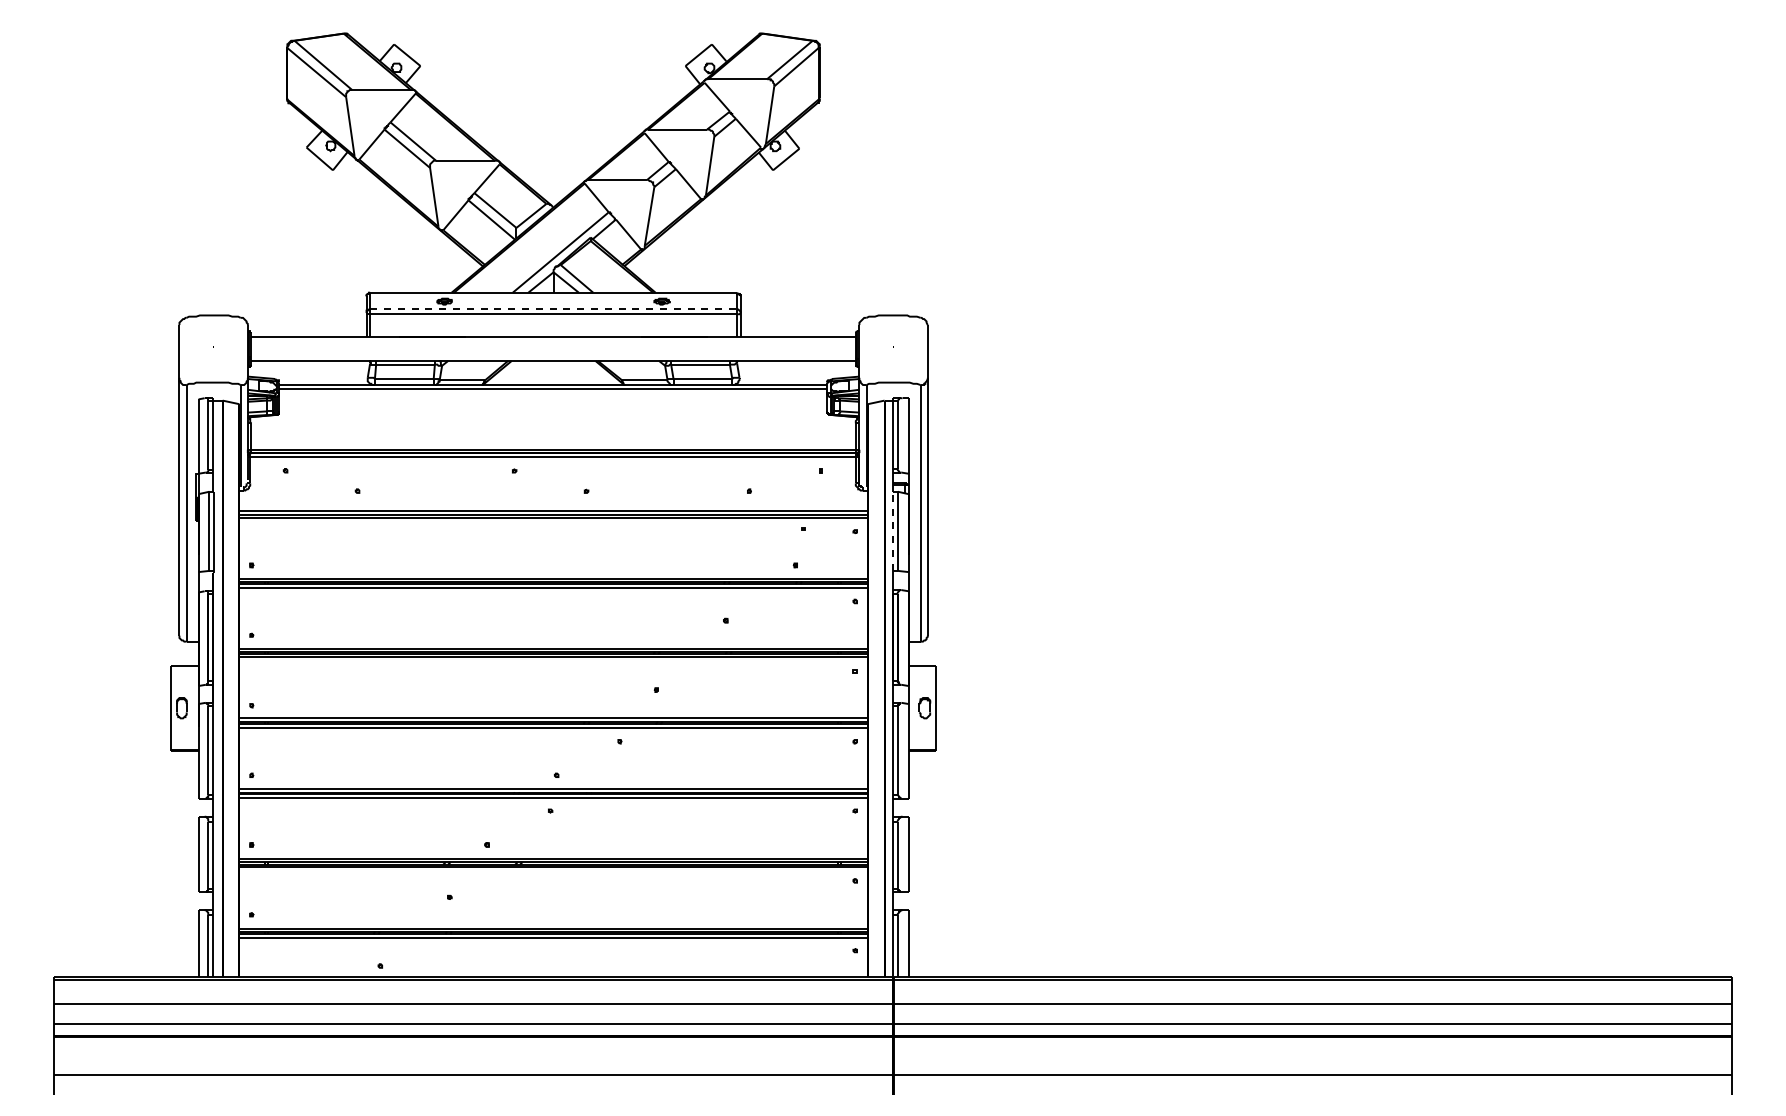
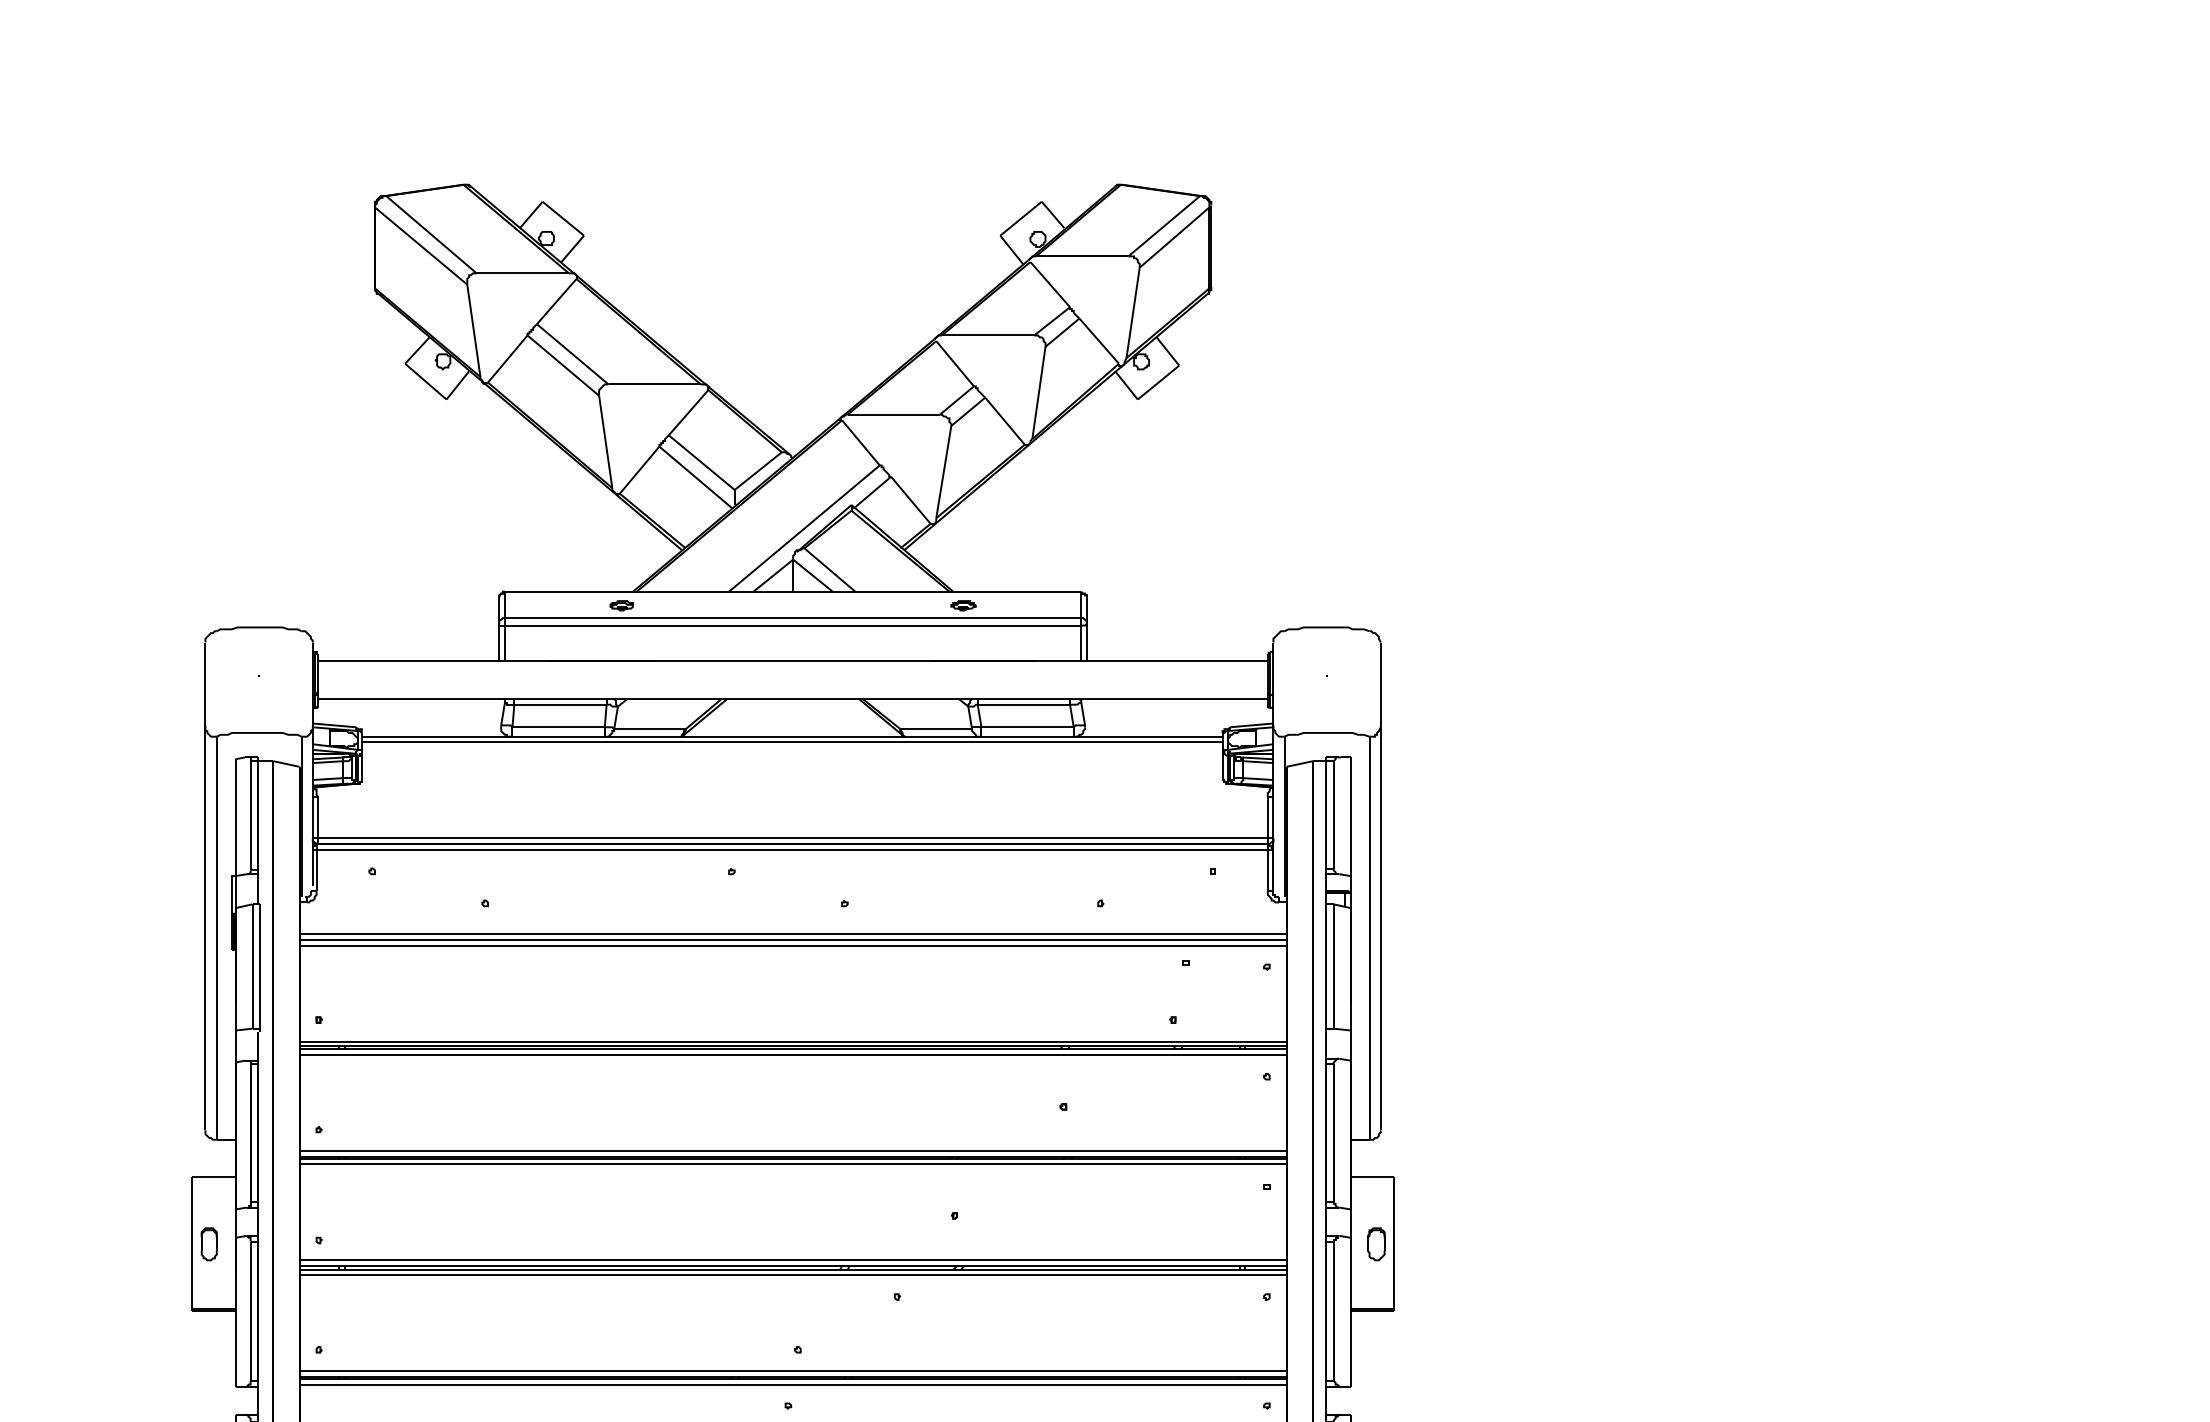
line: (554, 309) -> (794, 618), dashed -> solid
line: (893, 531) -> (1326, 966), dashed -> solid

